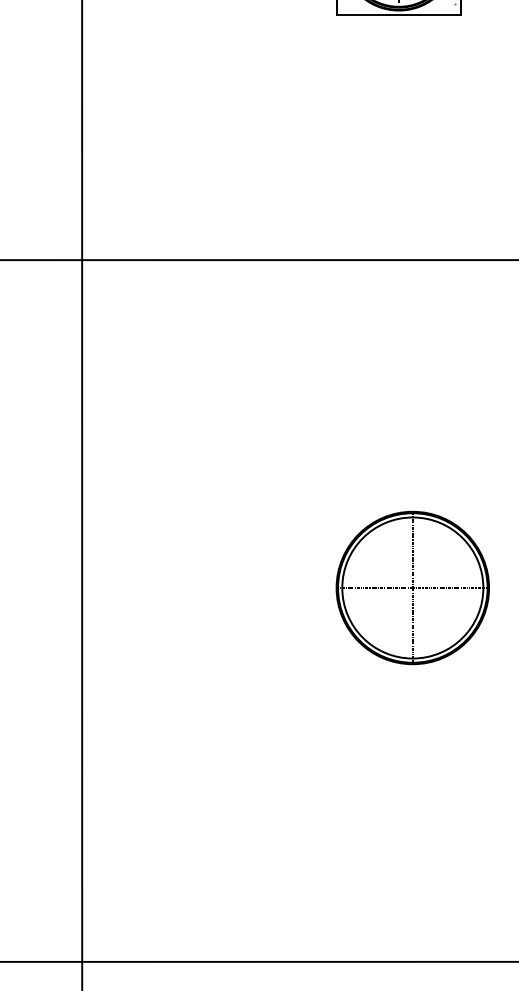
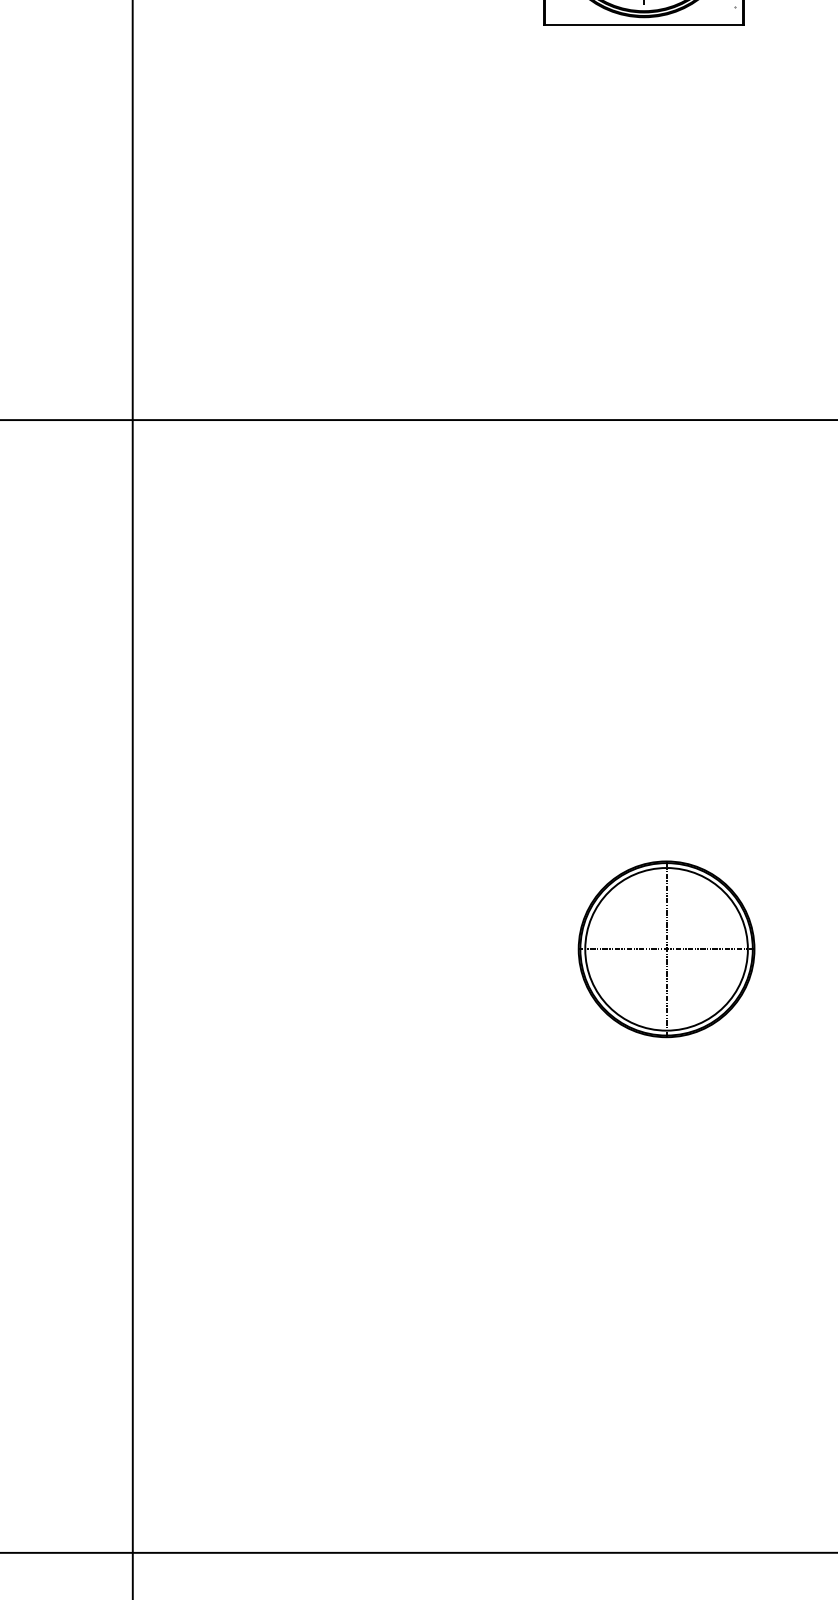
part: (412, 587) -> (665, 948), size x0.71

